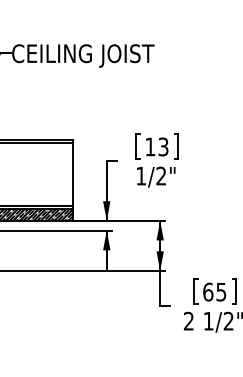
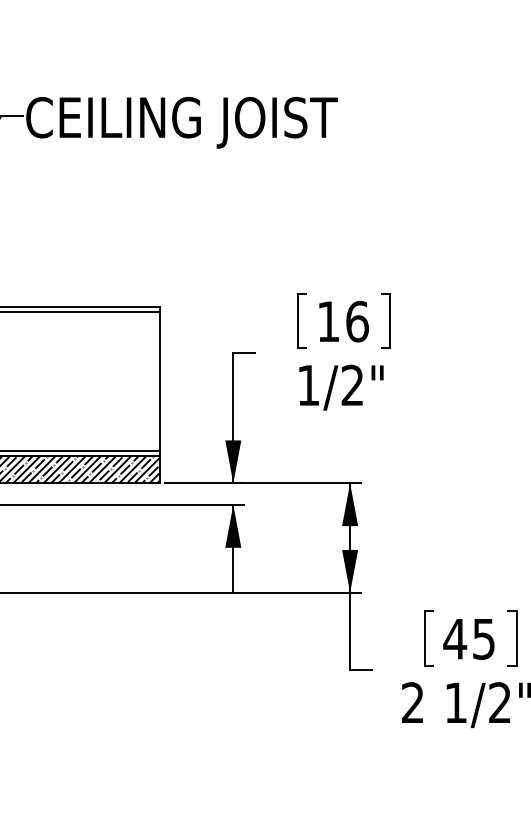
text: (163, 146) -> (357, 320), 13 -> 16
text: (207, 291) -> (453, 637), 65 -> 45

